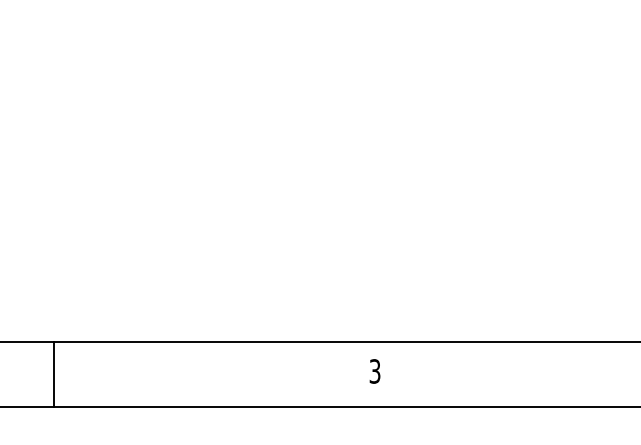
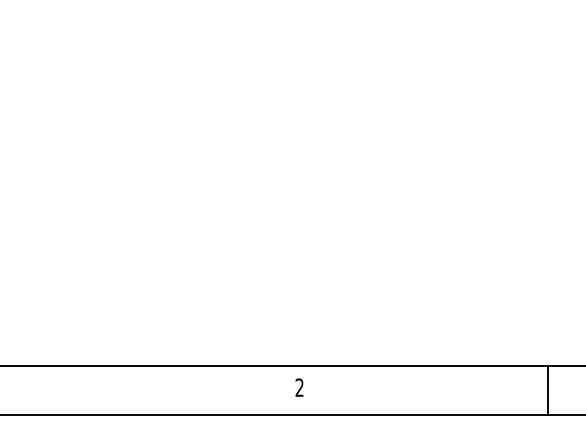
text: (374, 371) -> (299, 387), 3 -> 2
line: (54, 373) -> (57, 389), removed

